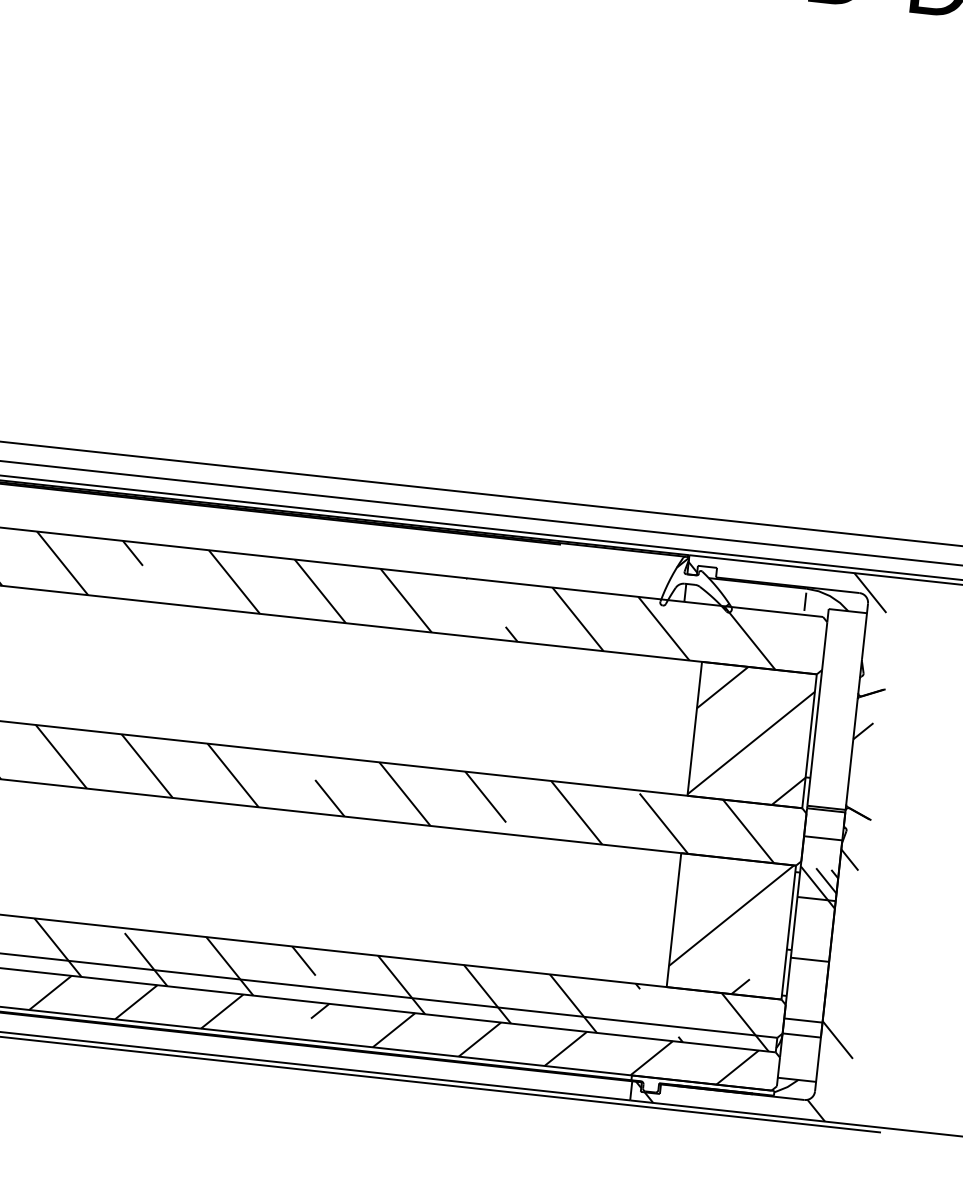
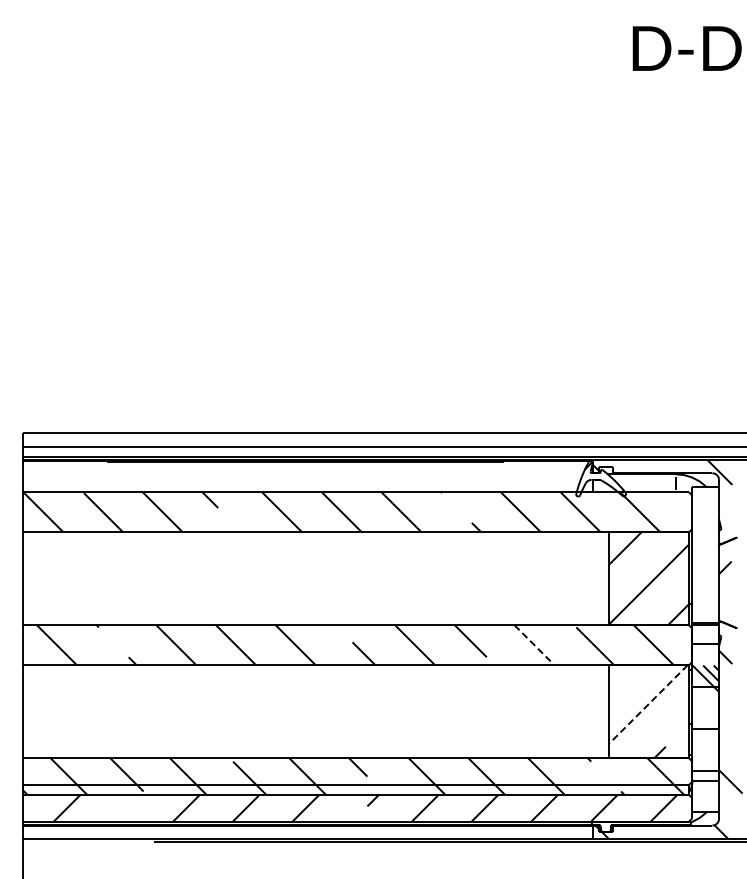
line: (576, 813) -> (534, 645), solid -> dashed
line: (731, 915) -> (648, 704), solid -> dashed

